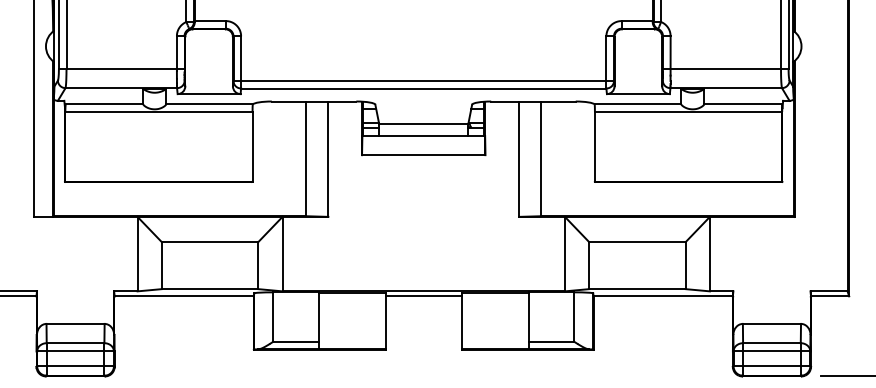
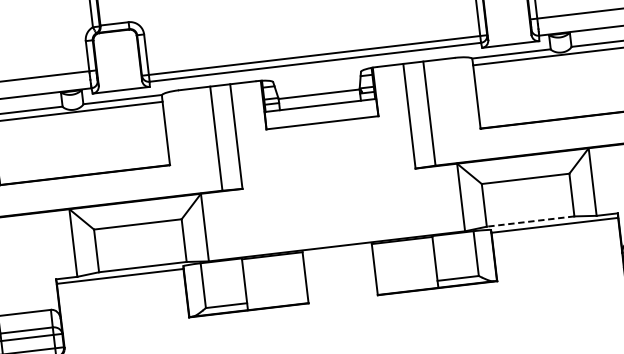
line: (636, 289) -> (529, 221), solid -> dashed
line: (423, 296) -> (337, 251), removed

